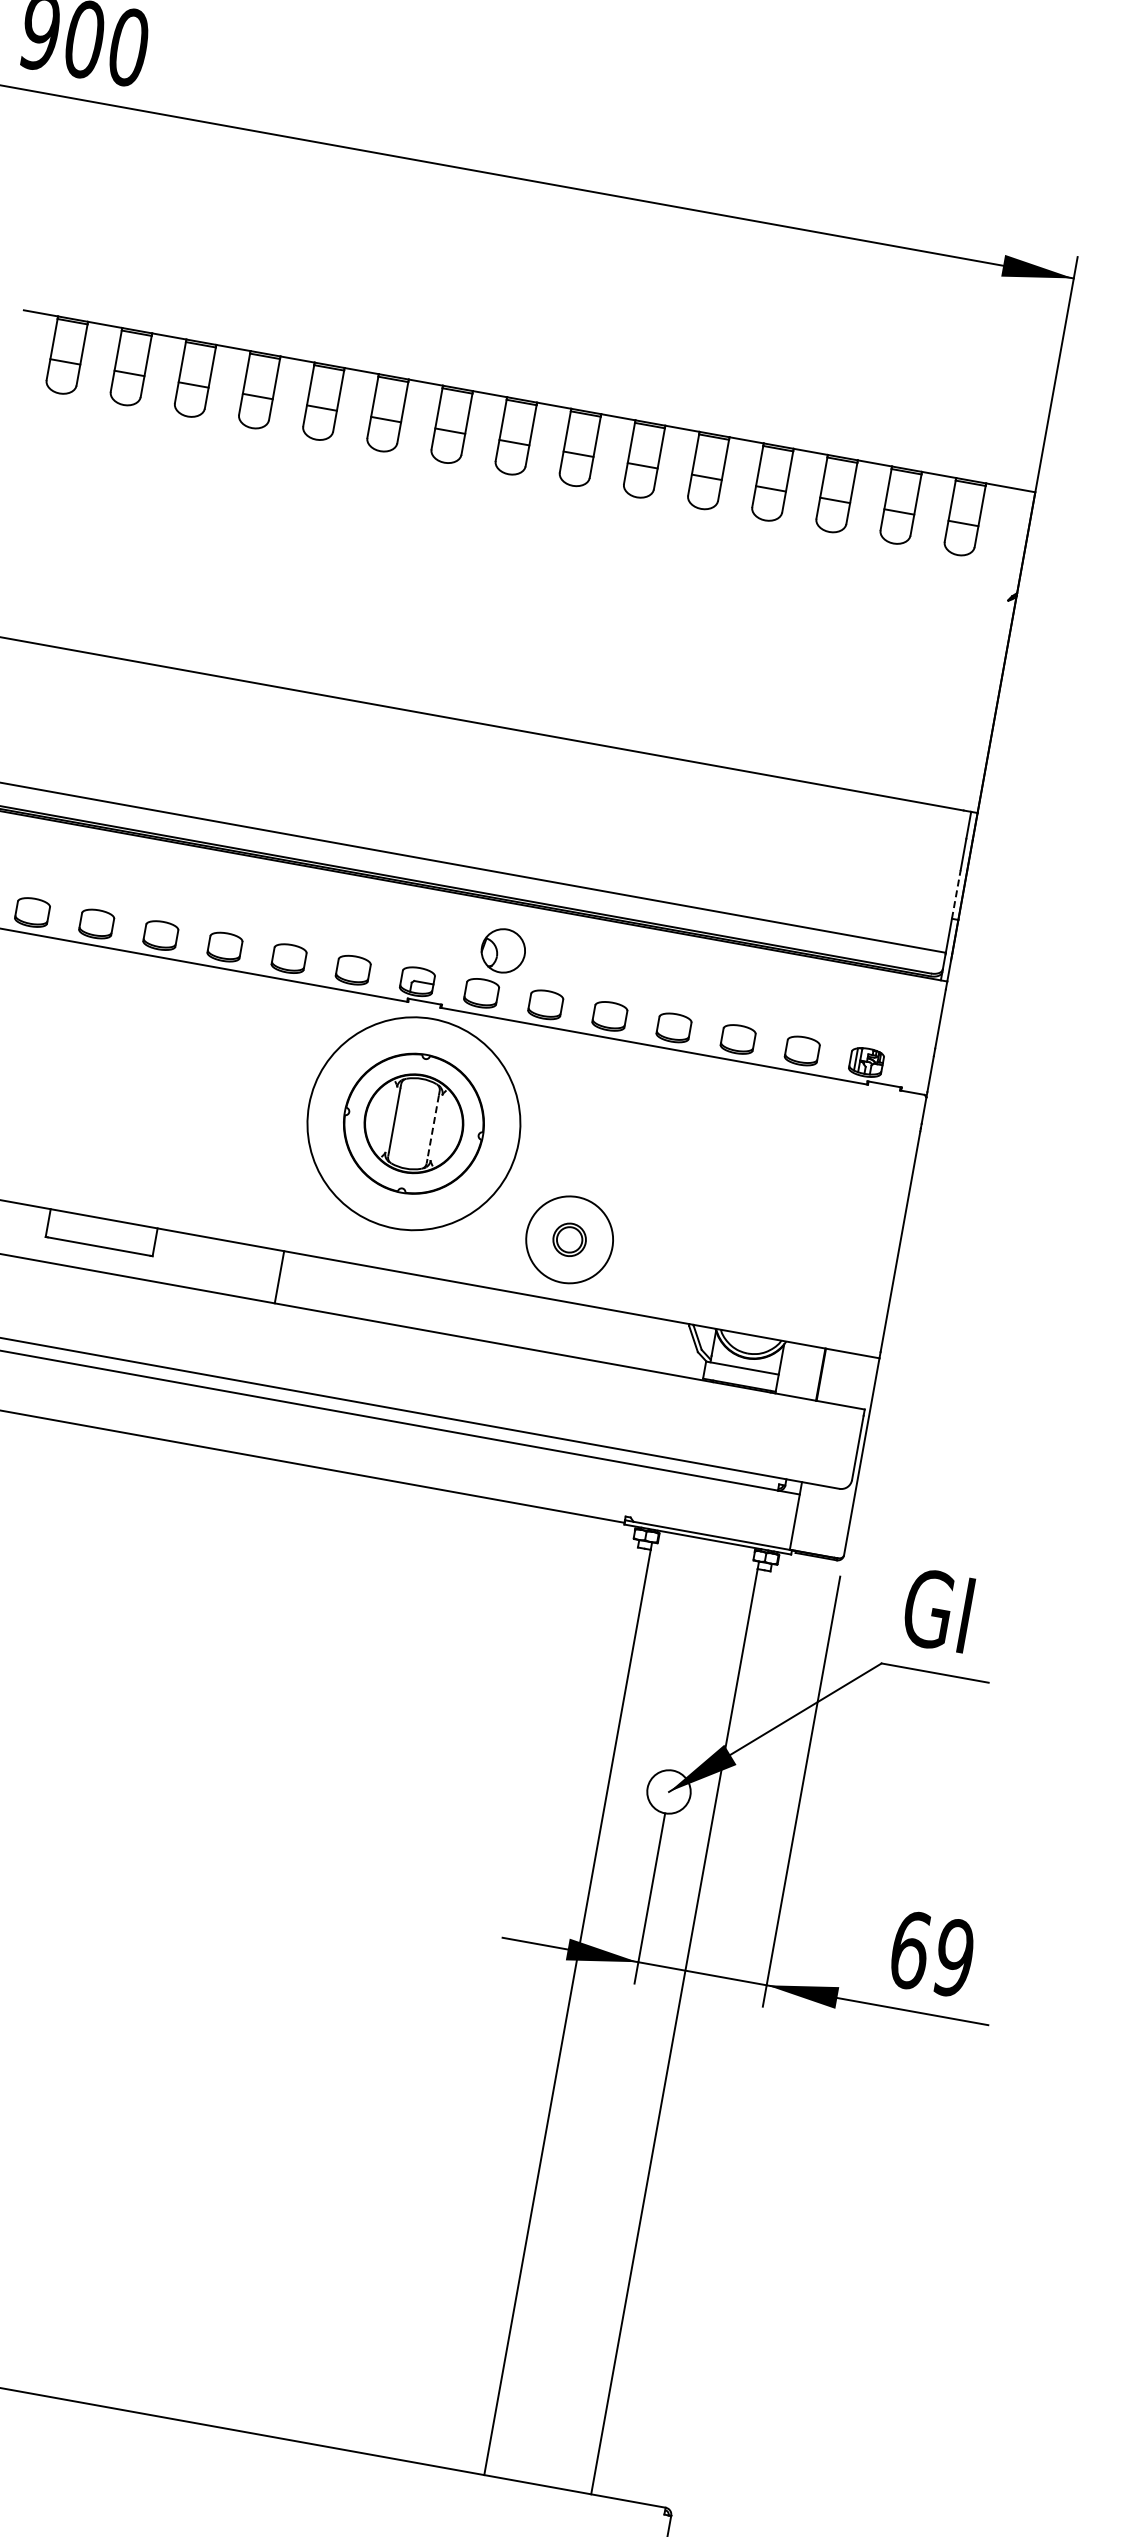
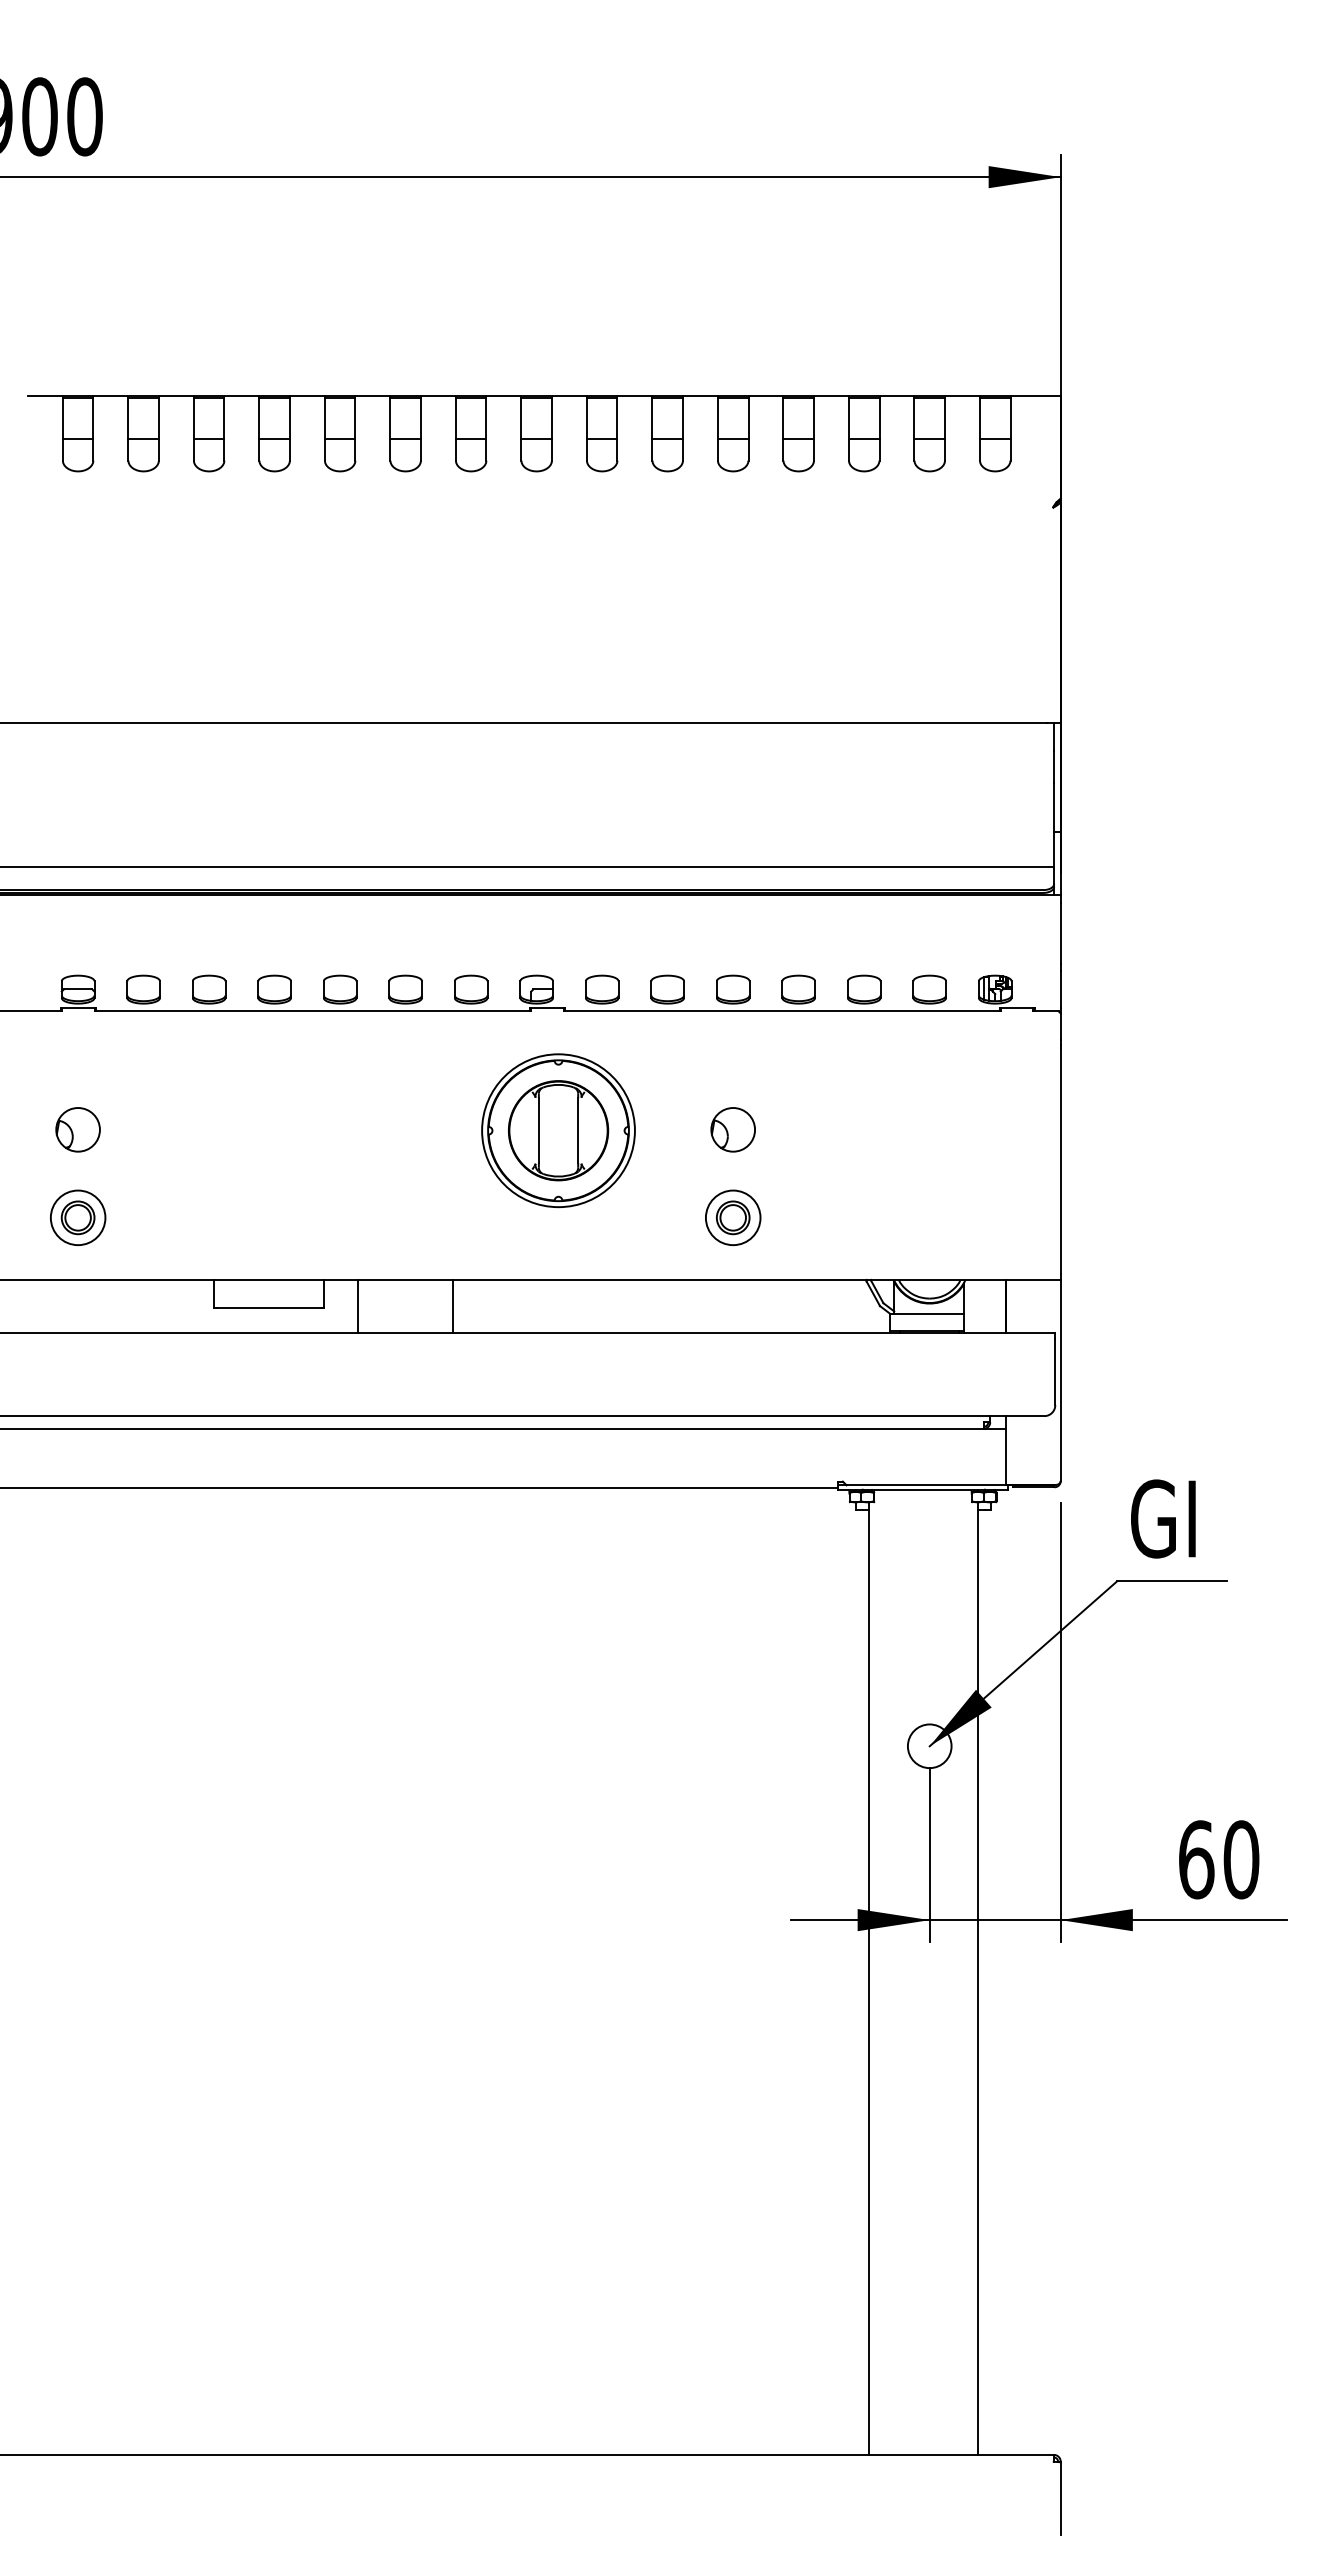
line: (956, 894) -> (1054, 807), dashed -> solid
part: (502, 950) -> (732, 1129), moved
circle: (413, 1123) -> (558, 1130), size x0.71
line: (433, 1128) -> (578, 1131), dashed -> solid
circle: (569, 1239) -> (732, 1217), size x0.62
line: (187, 1260) -> (358, 1306), added
text: (954, 1957) -> (1241, 1859), 69 -> 60

